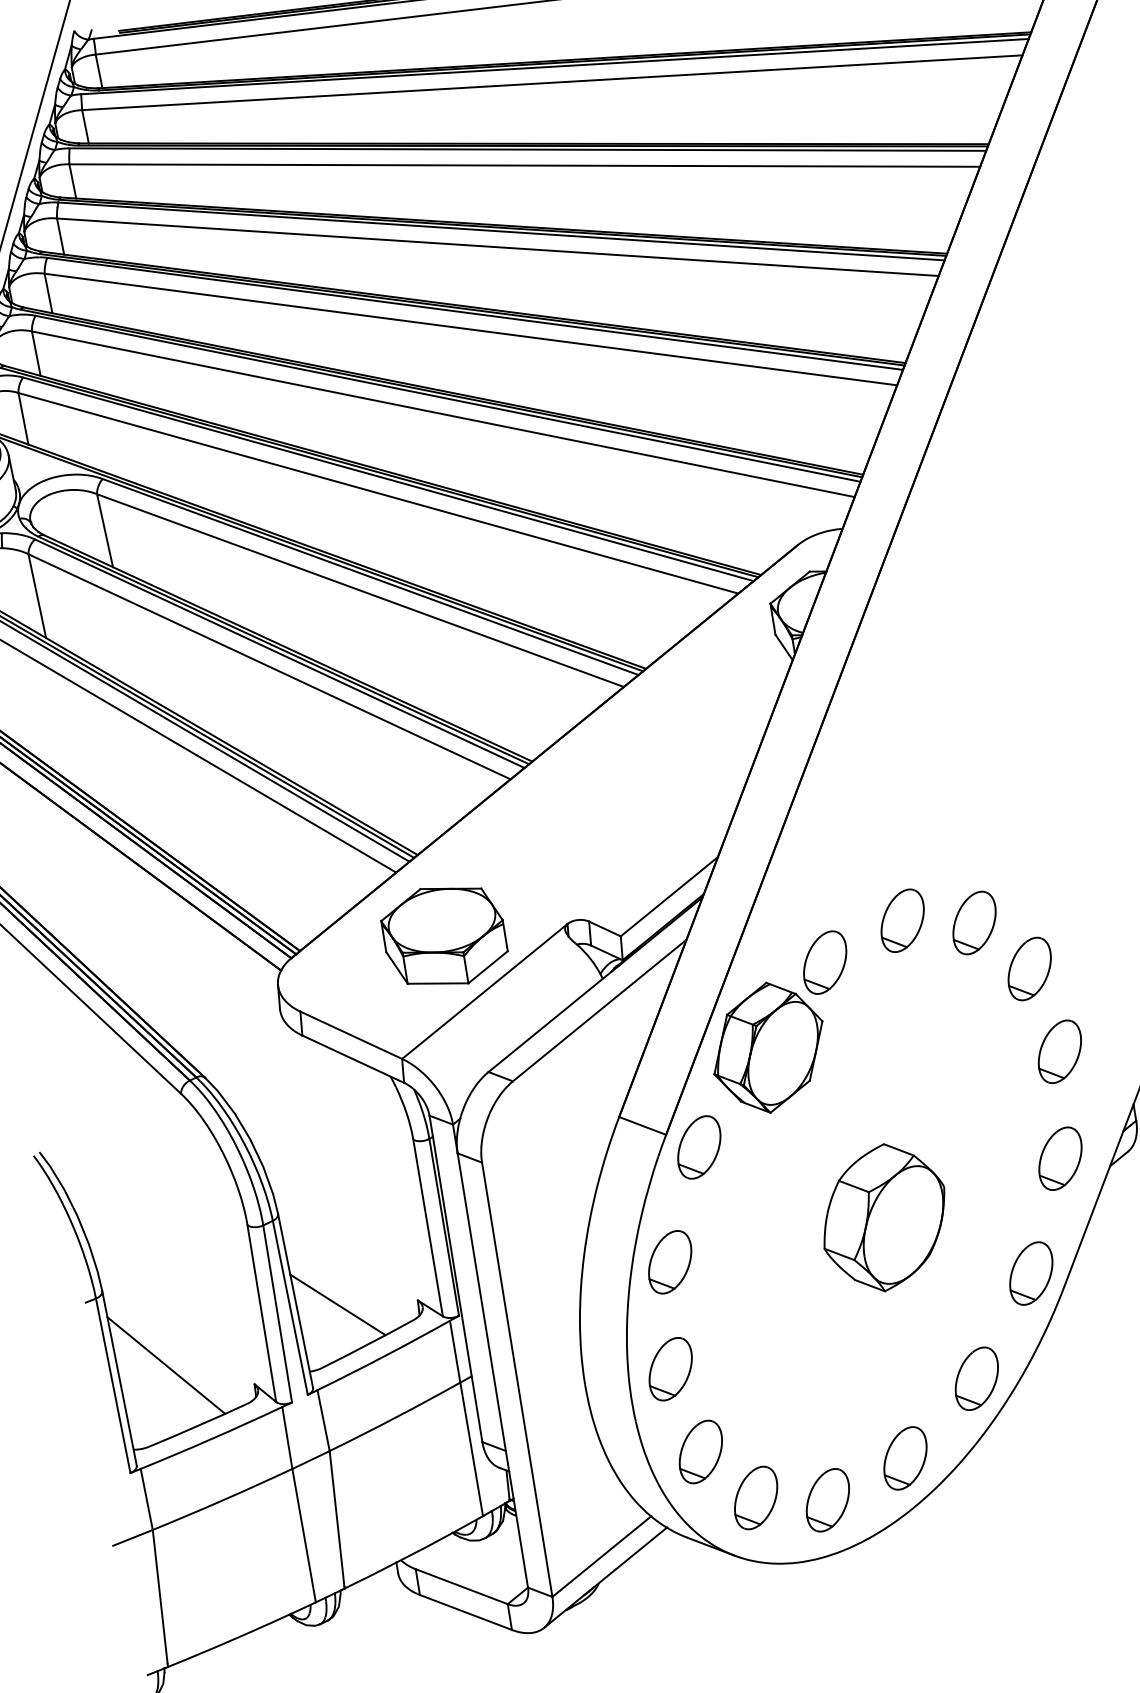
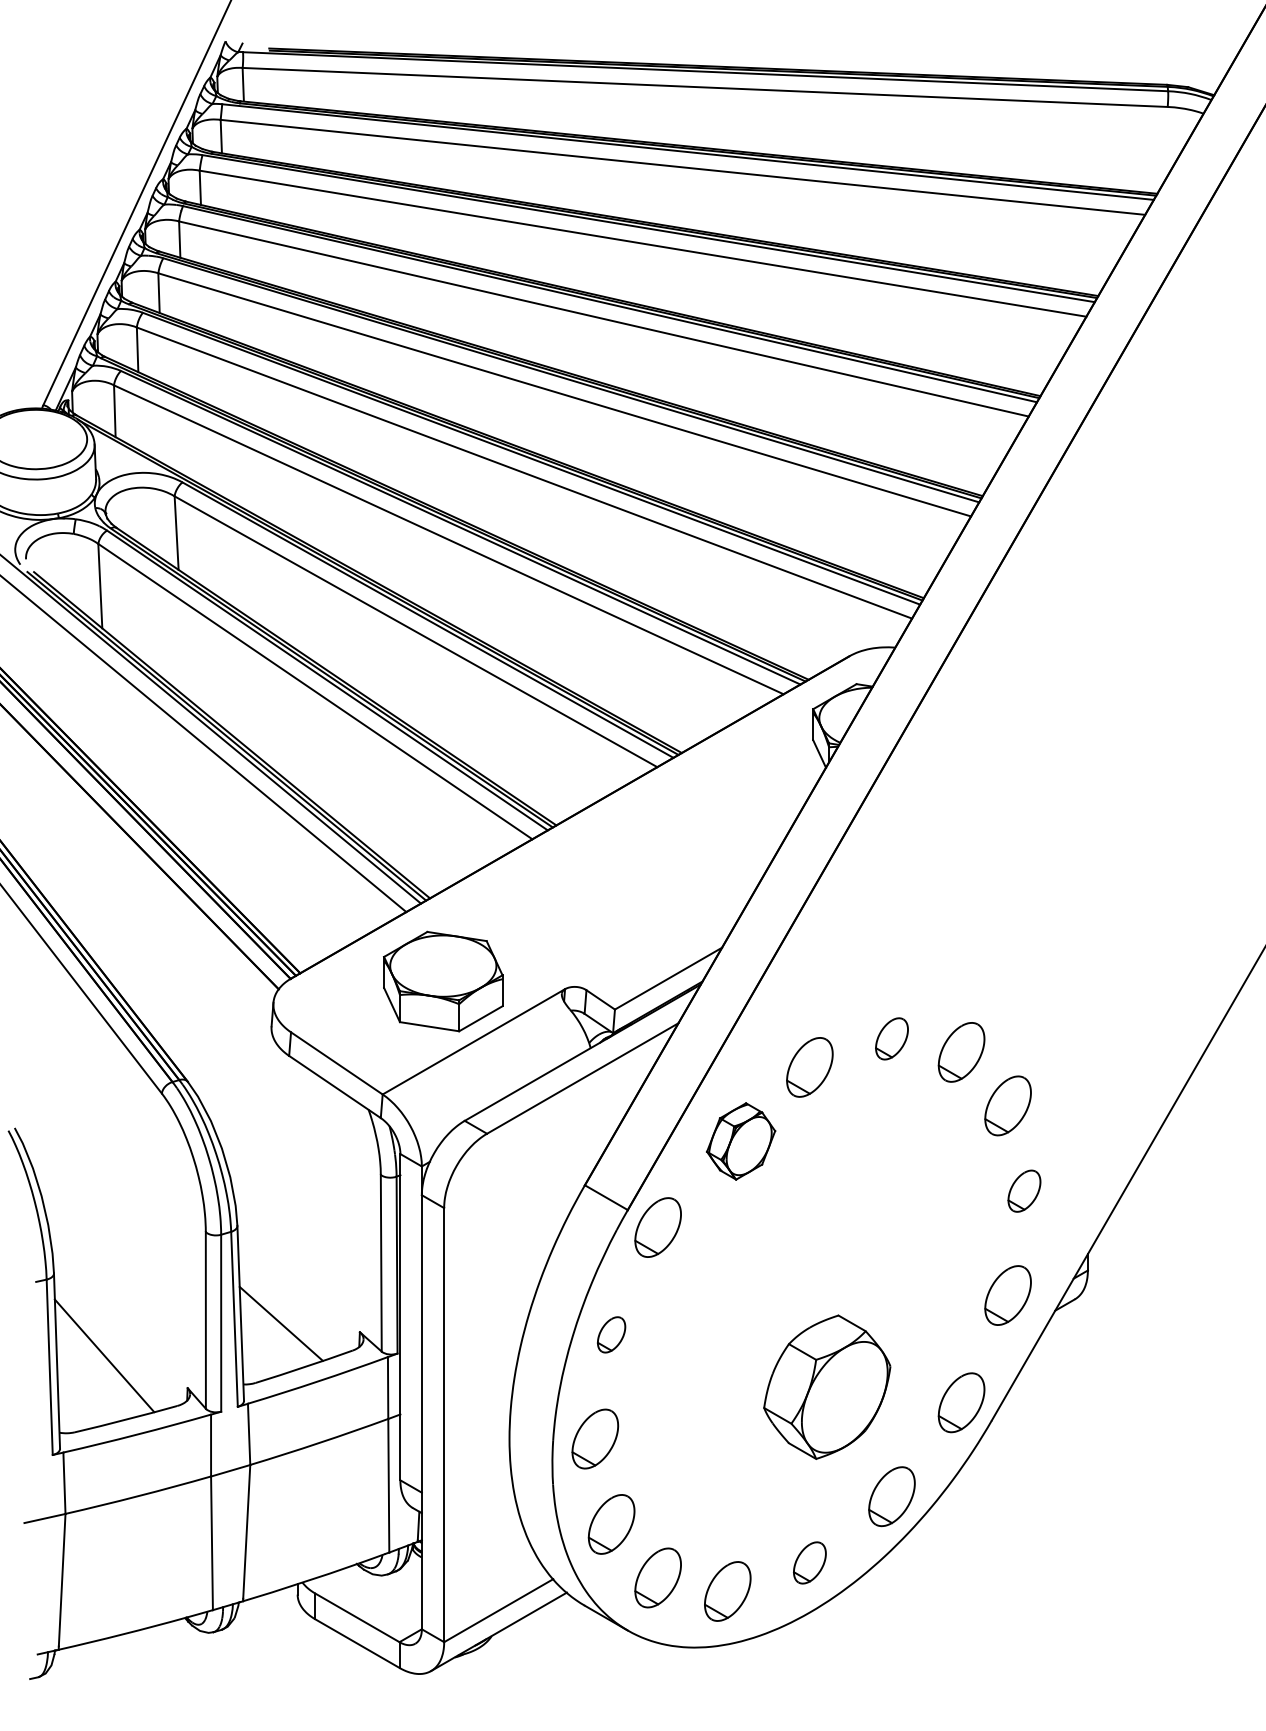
part: (902, 920) -> (891, 1038), size x0.7
part: (767, 1048) -> (740, 1141), size x0.6
part: (1059, 1051) -> (1024, 1190), size x0.7
part: (884, 1216) -> (827, 1386), moved
part: (669, 1261) -> (611, 1334), size x0.6
part: (905, 1458) -> (809, 1562), size x0.7

